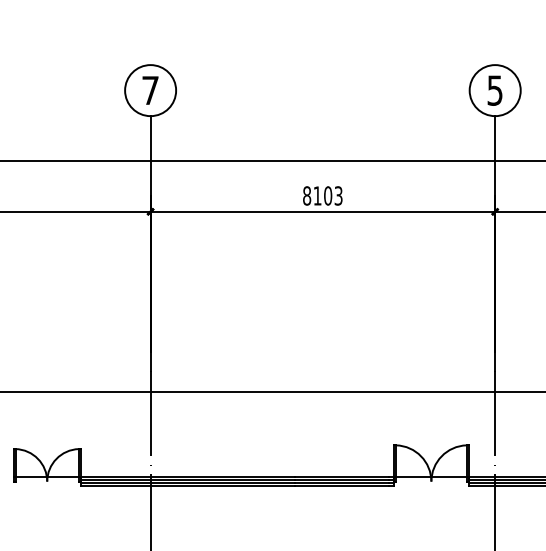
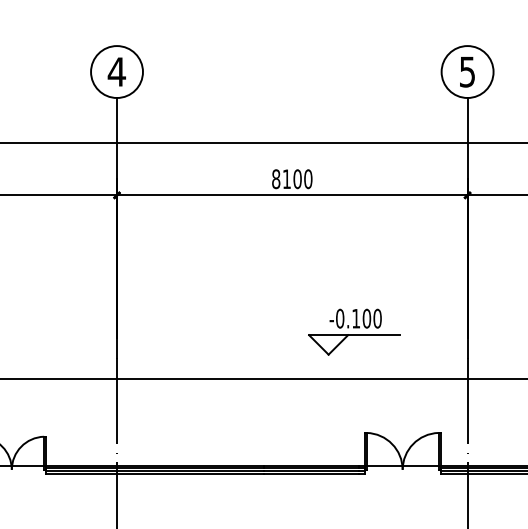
text: (150, 90) -> (116, 71), 7 -> 4
text: (338, 195) -> (308, 178), 8103 -> 8100
part: (383, 346) -> (353, 332), added

